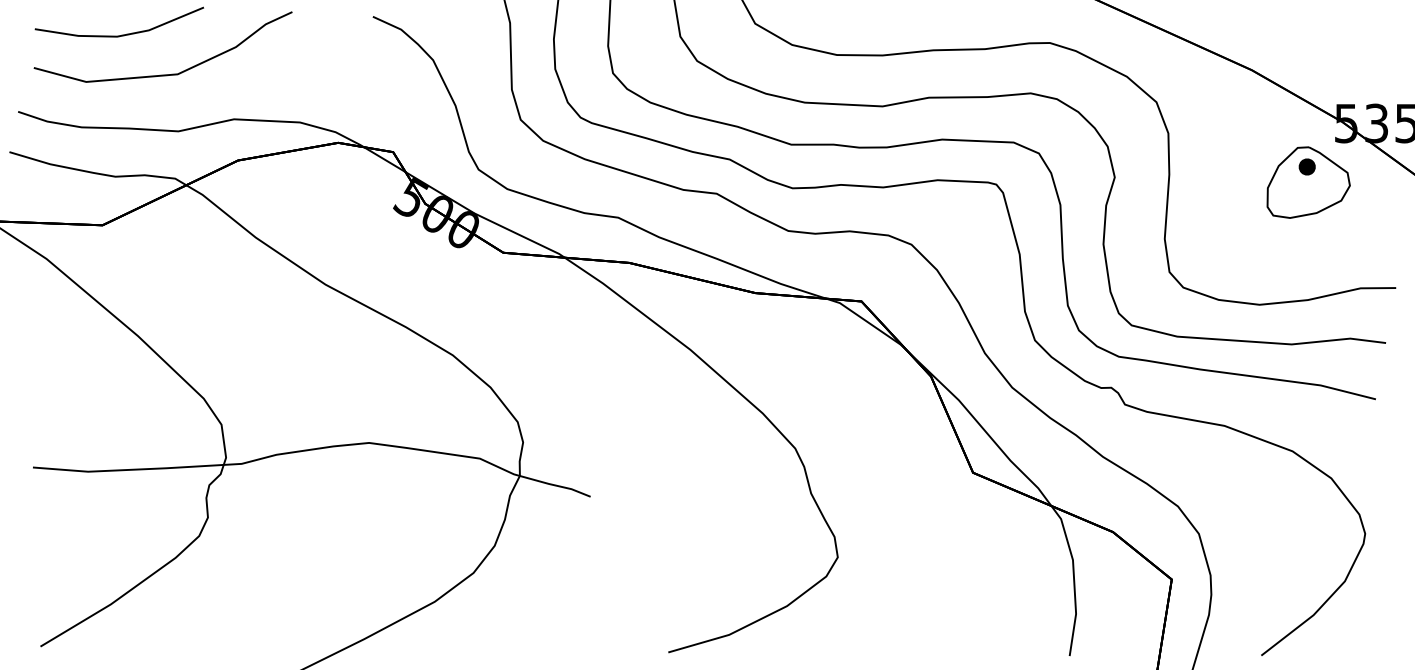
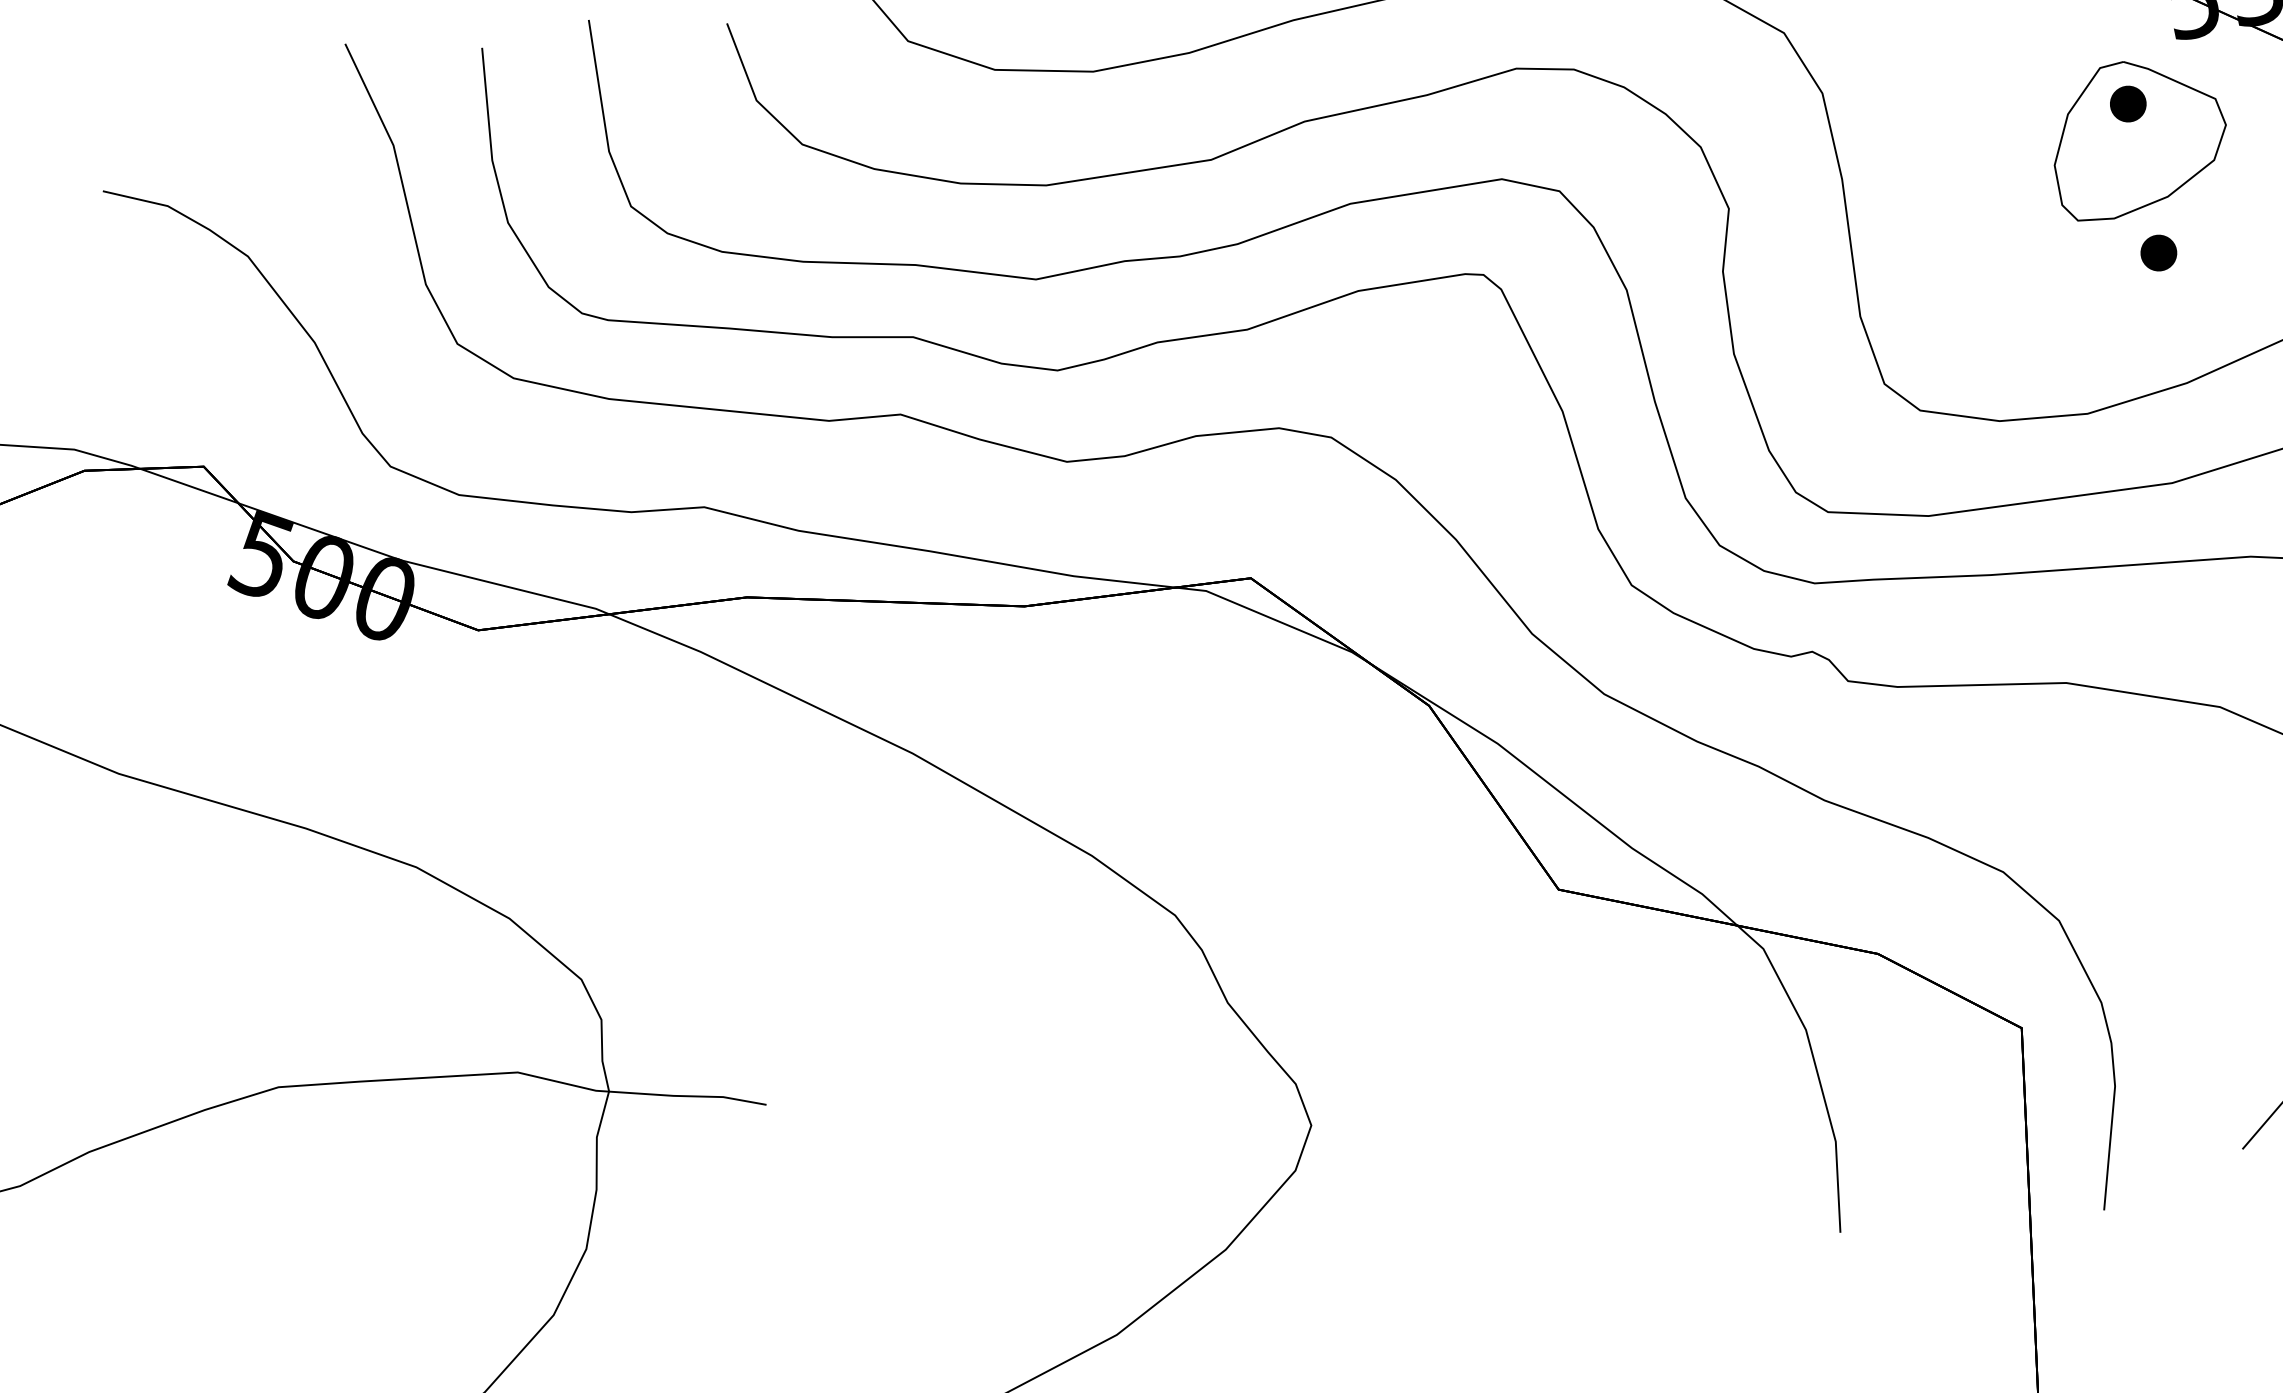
part: (1306, 237) -> (2157, 252), added

